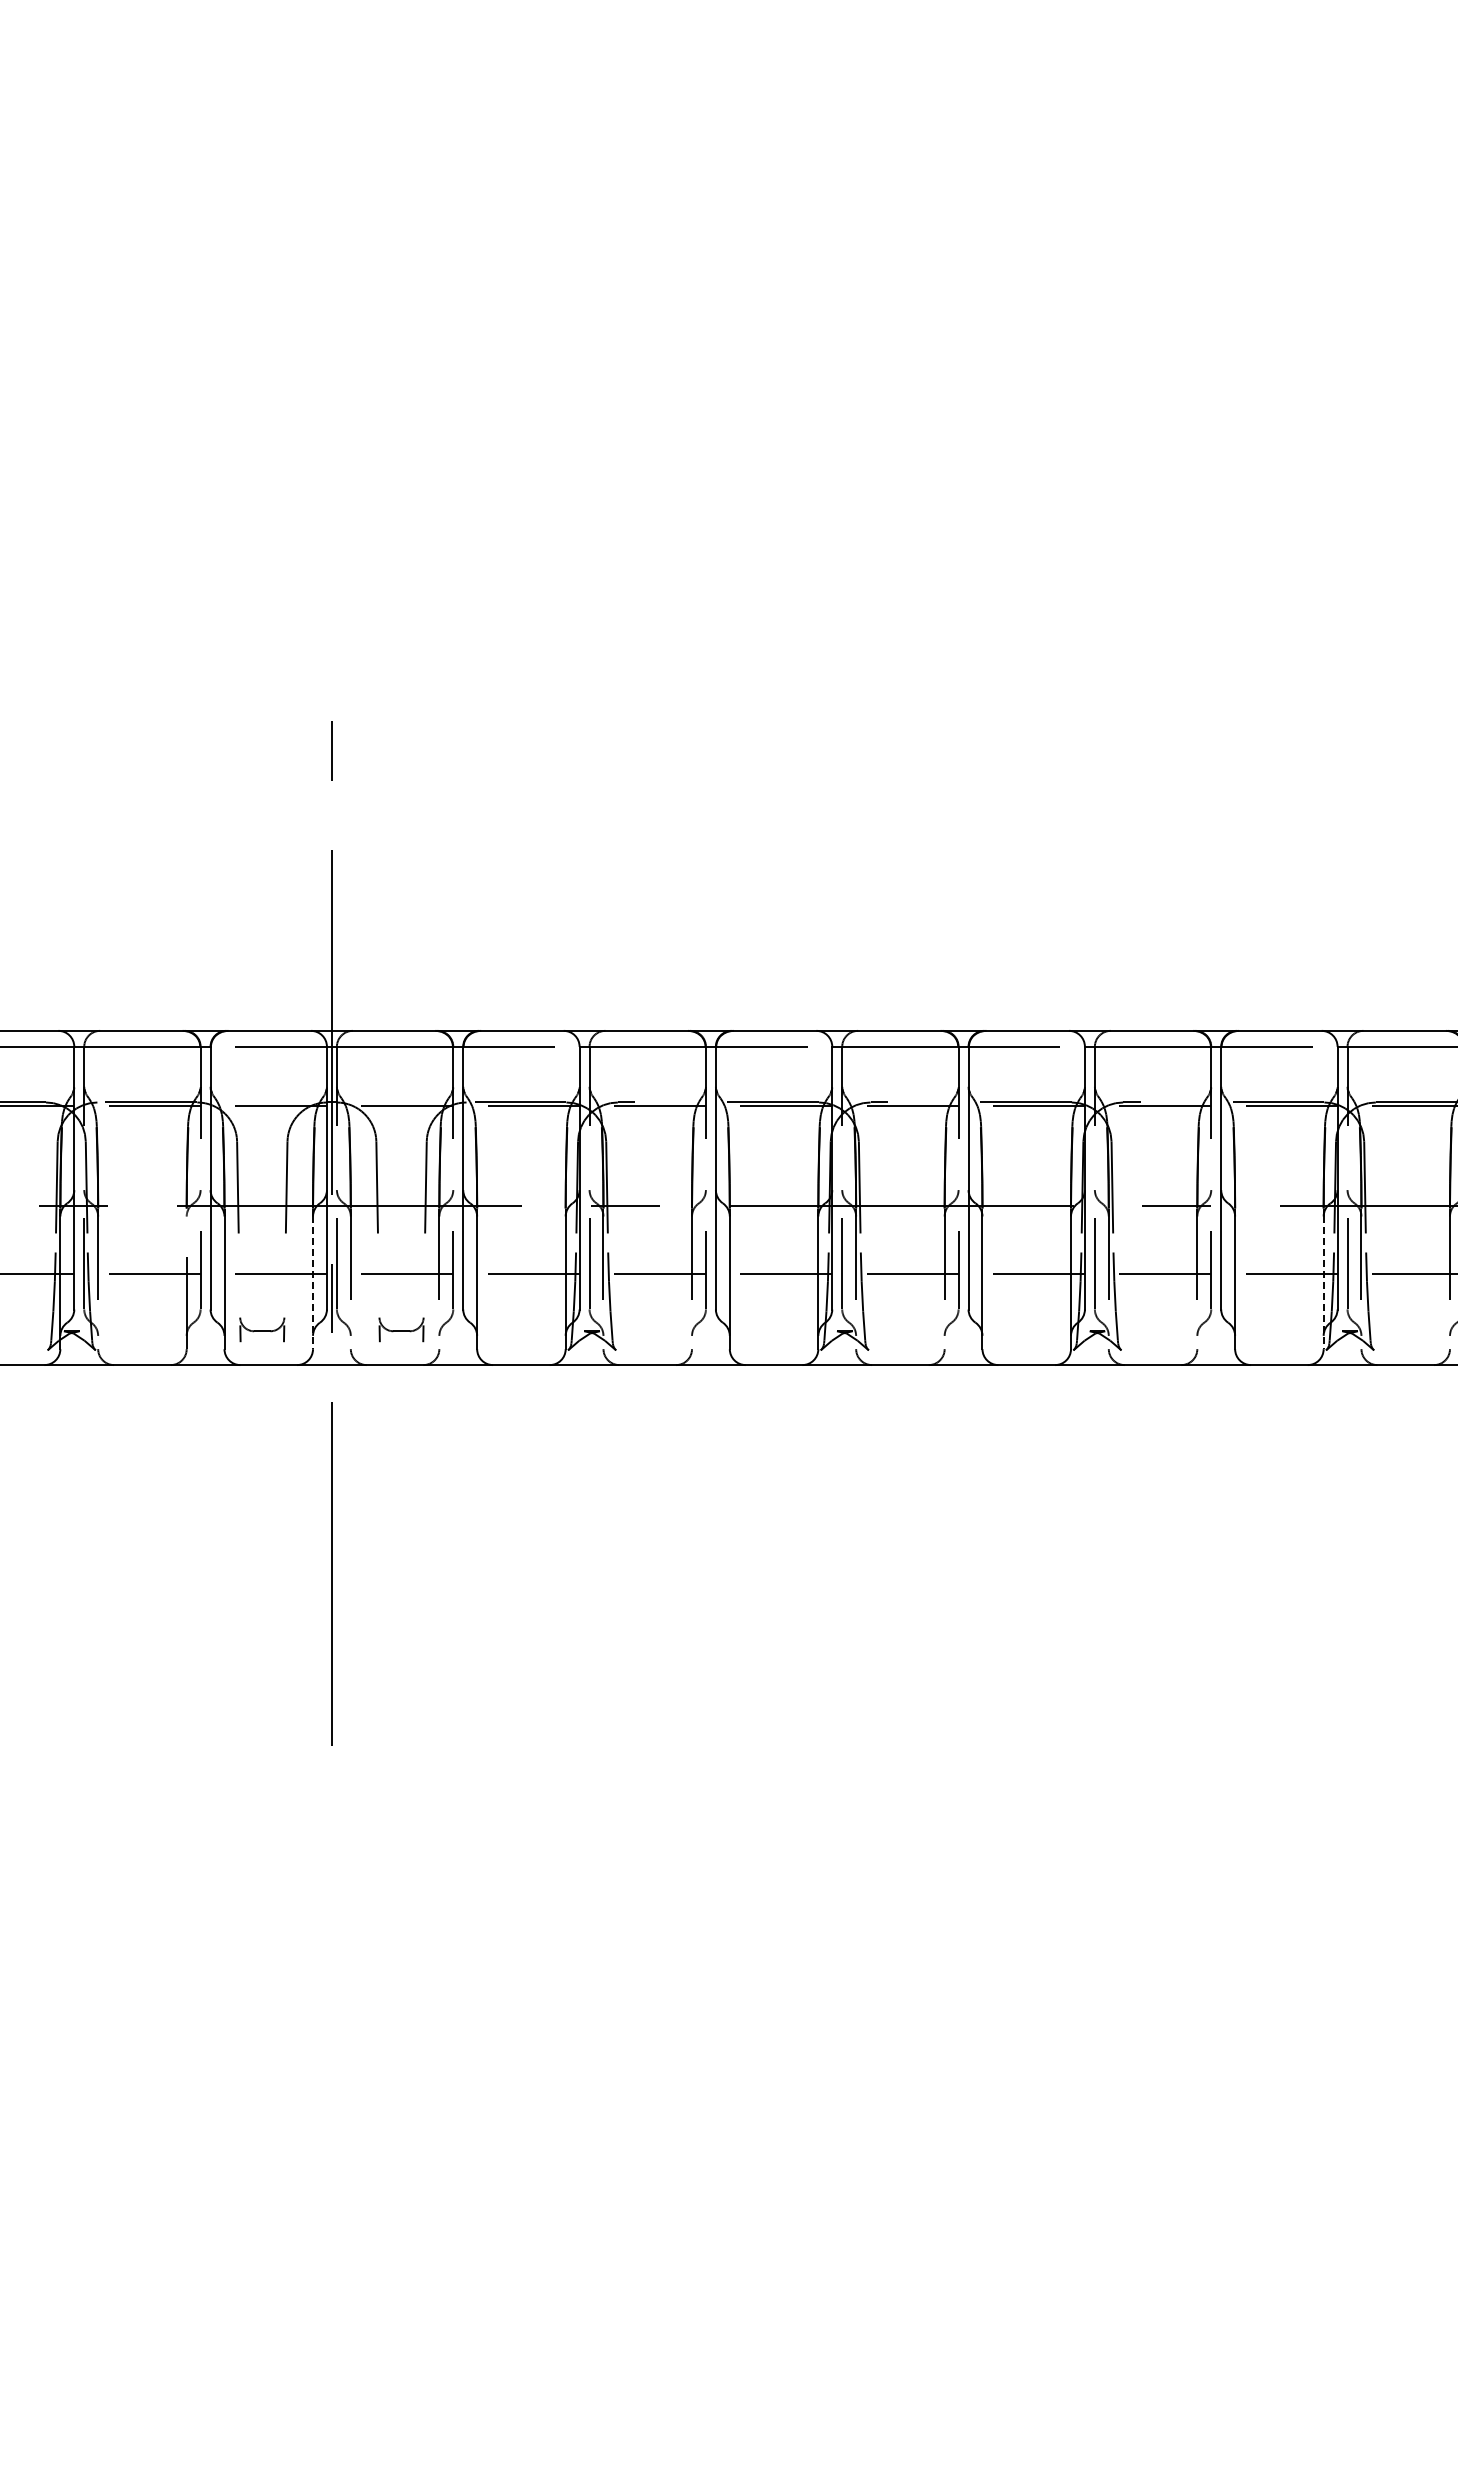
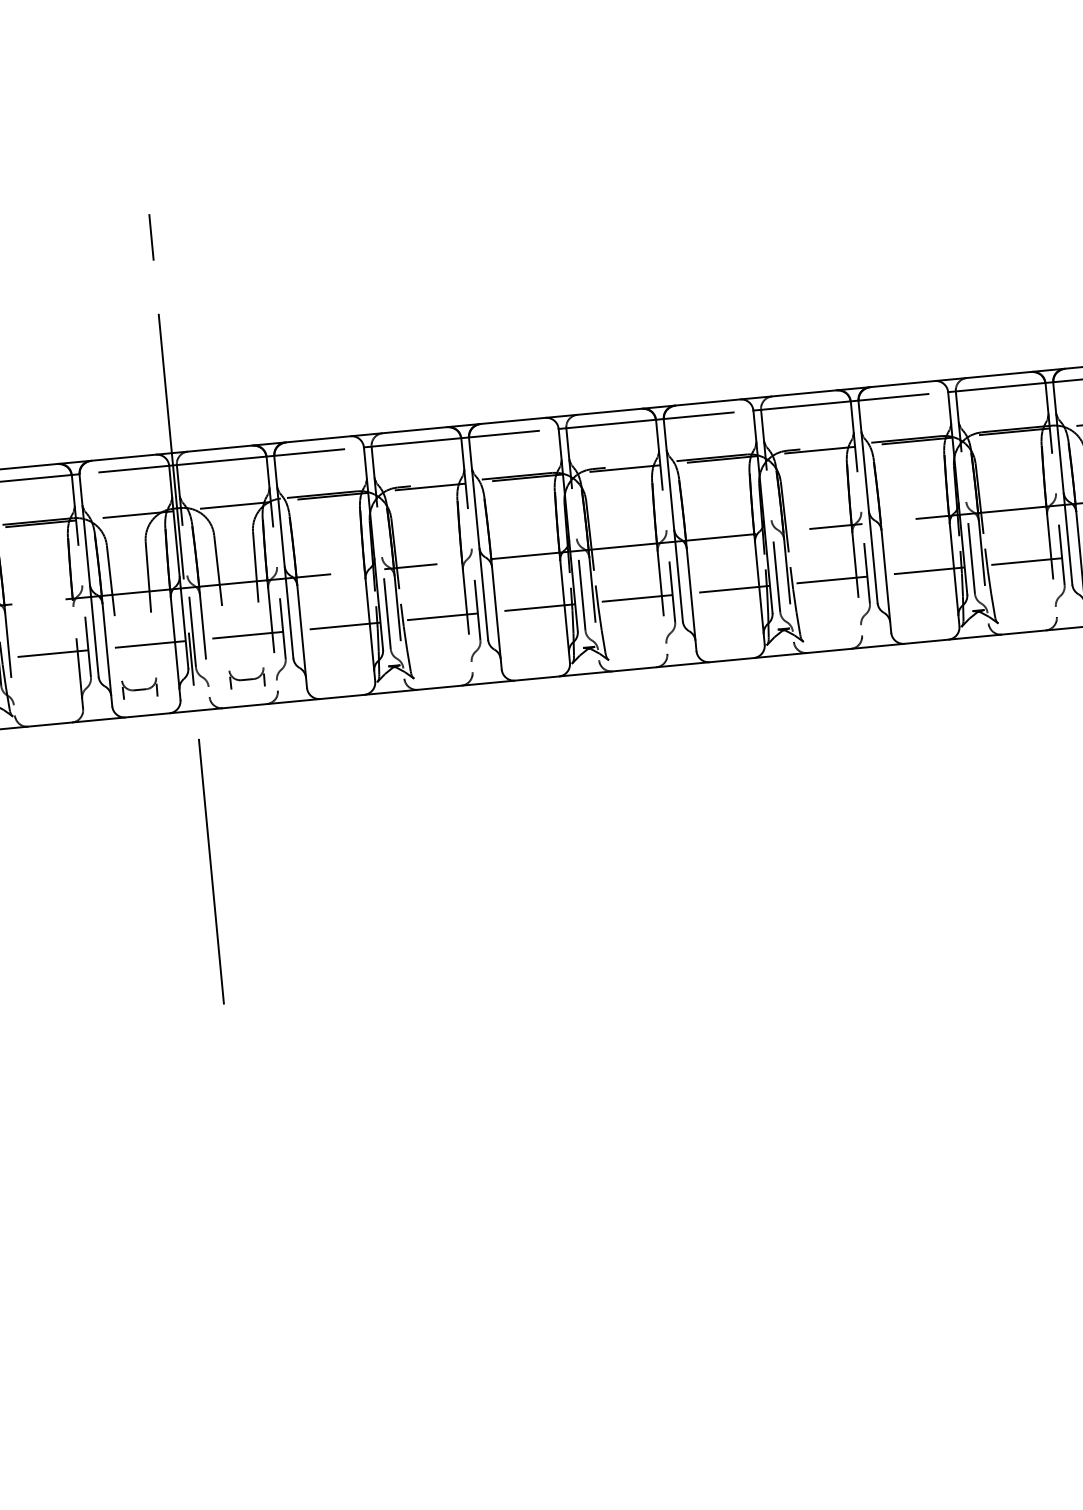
line: (313, 1283) -> (176, 649), dashed -> solid
line: (1323, 1283) -> (954, 575), dashed -> solid

